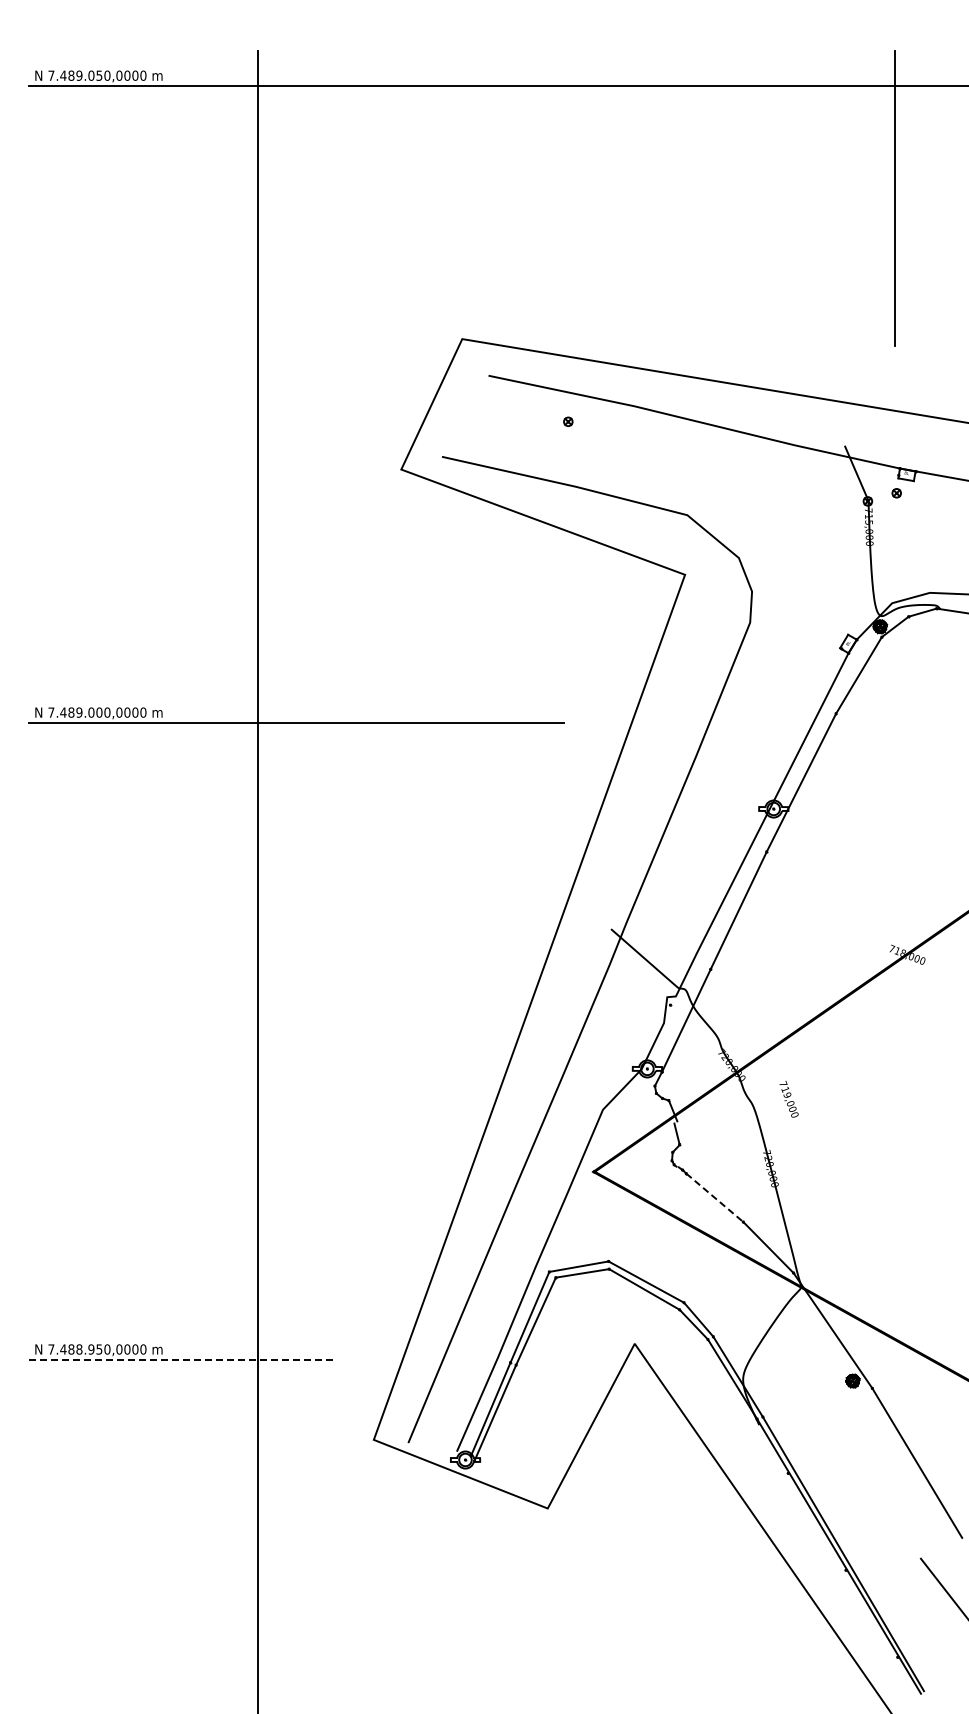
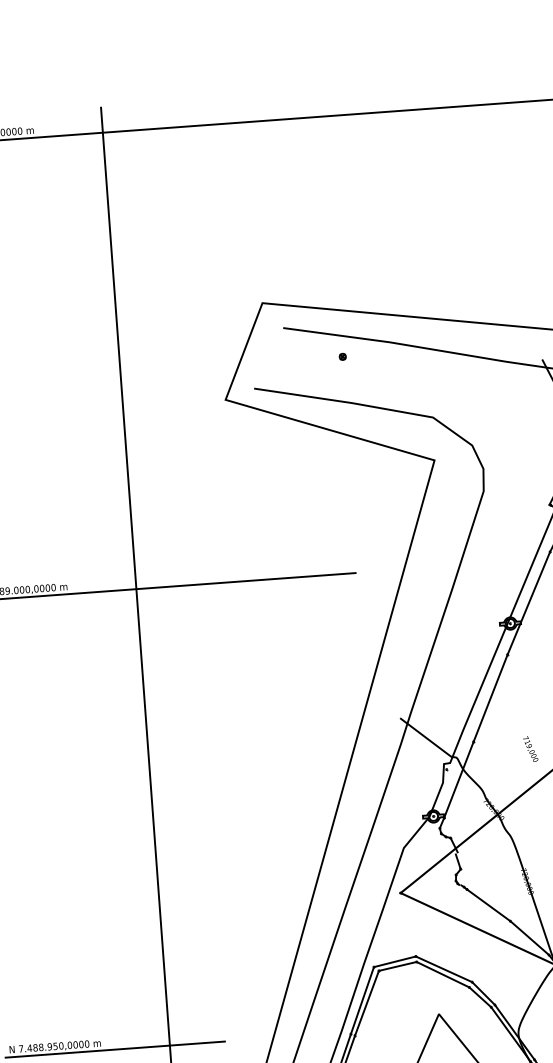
text: (788, 1099) -> (530, 749), moved
line: (714, 1197) -> (488, 905), dashed -> solid
line: (181, 1360) -> (114, 1049), dashed -> solid

